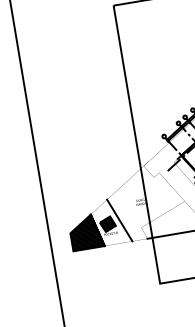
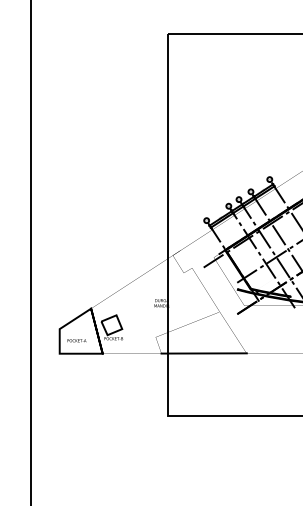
line: (119, 220) -> (128, 322), removed
hatch: (107, 224) -> (111, 325), removed
hatch: (85, 231) -> (80, 330), removed

